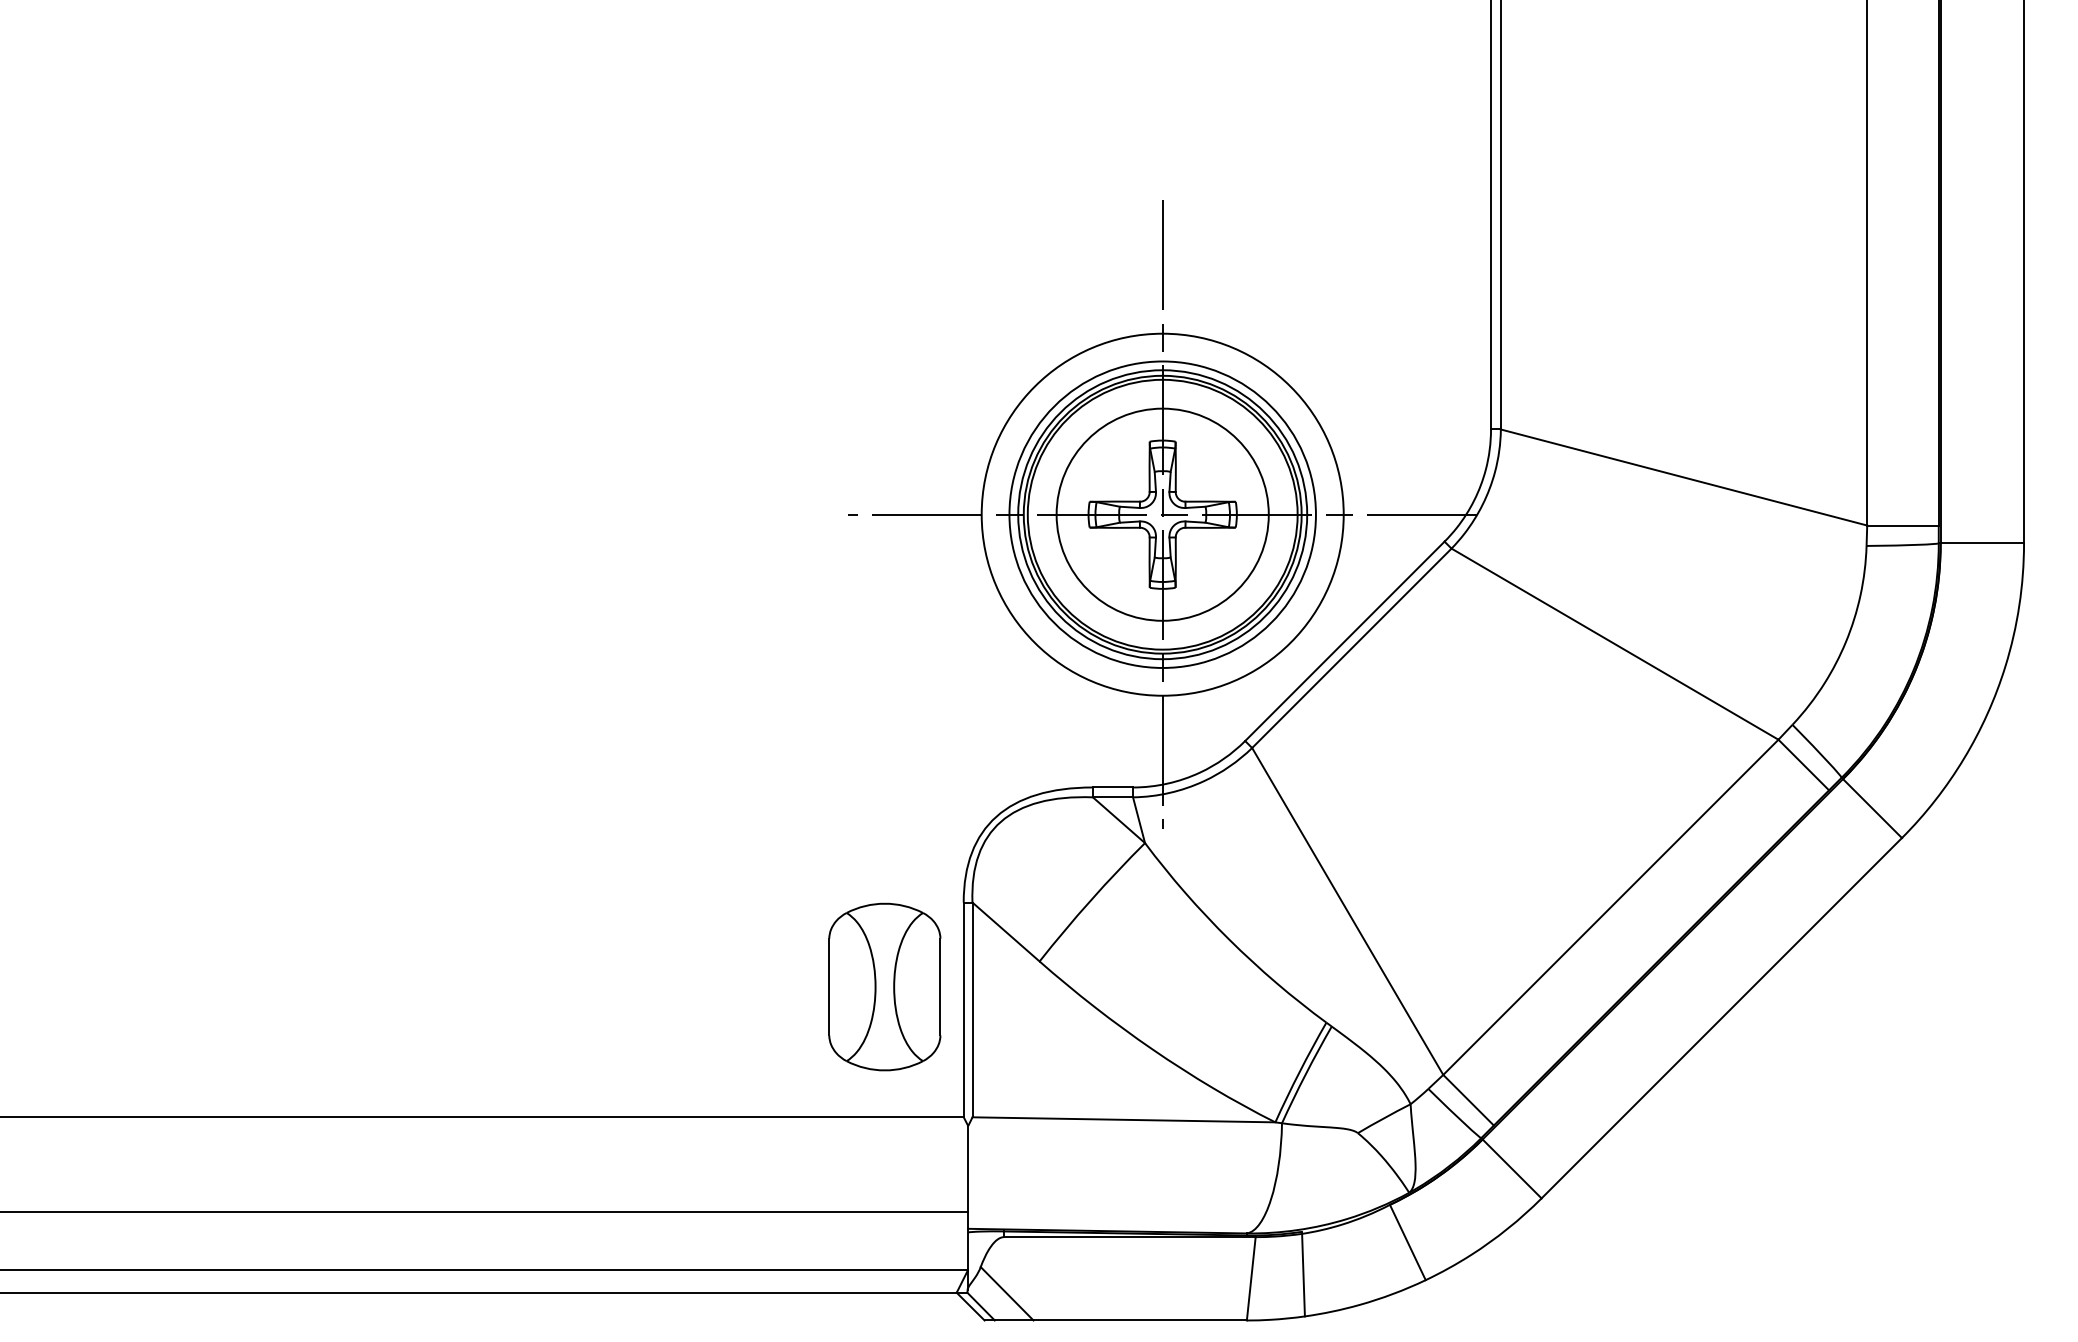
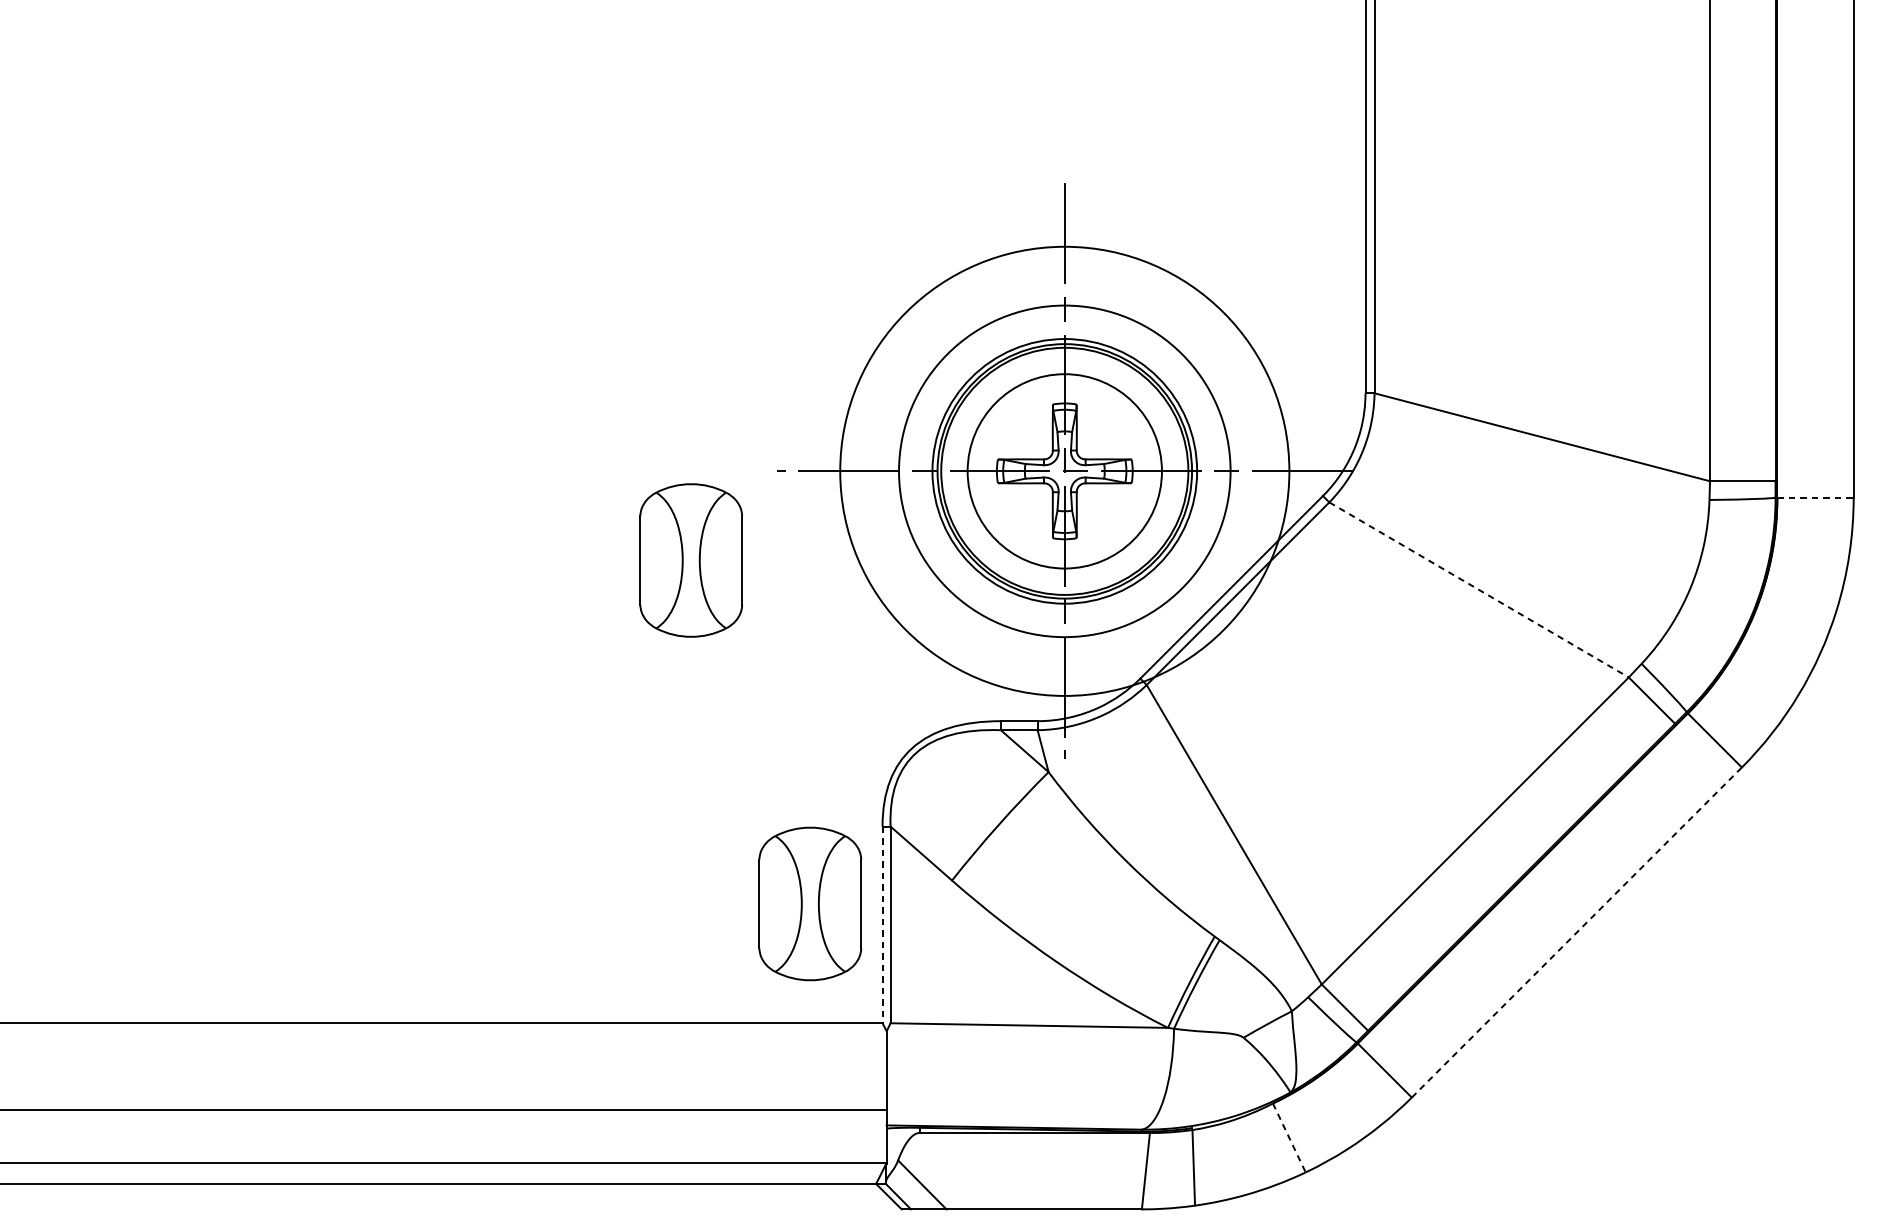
circle: (1162, 514) -> (1064, 471), size x1.6
line: (1982, 543) -> (1815, 497), solid -> dashed
part: (754, 611) -> (690, 560), added
line: (1615, 644) -> (1479, 590), solid -> dashed
line: (963, 1010) -> (882, 925), solid -> dashed
line: (1721, 1018) -> (1576, 932), solid -> dashed
line: (1407, 1242) -> (1289, 1137), solid -> dashed

